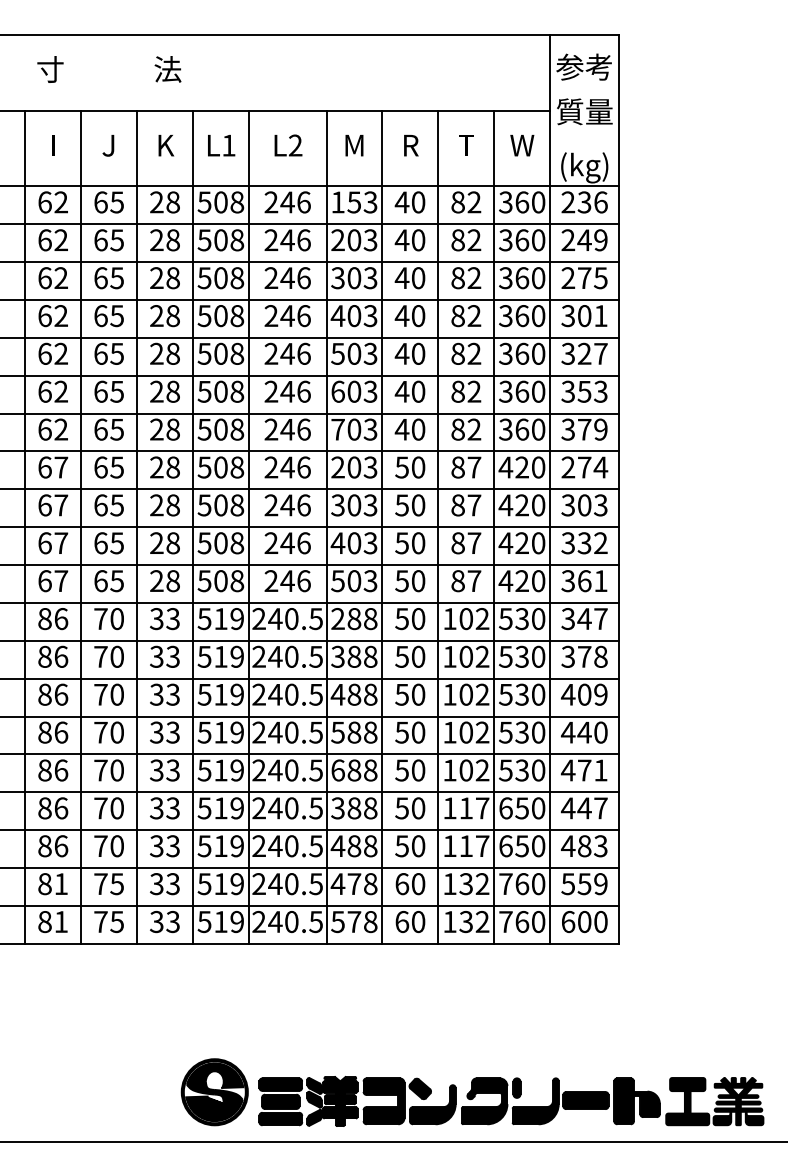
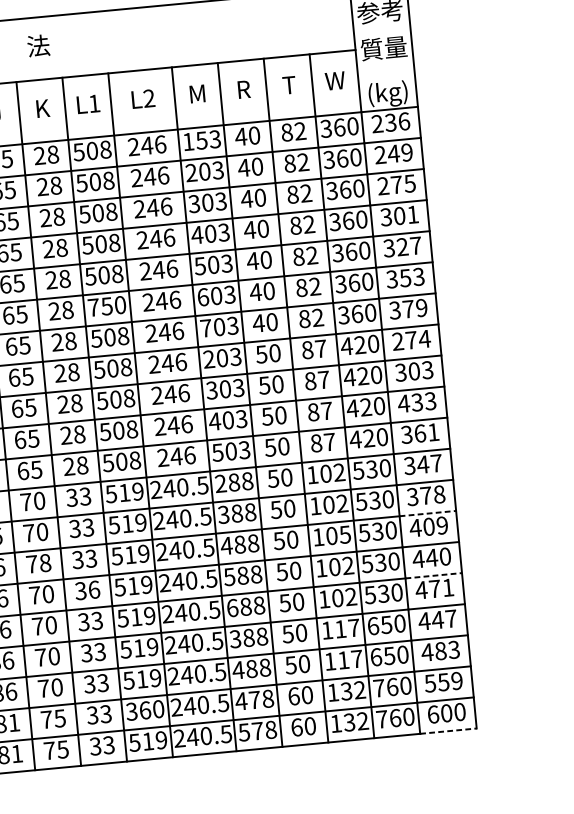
text: (220, 391) -> (106, 306), 508 -> 750
text: (583, 543) -> (416, 402), 332 -> 433
line: (585, 678) -> (428, 513), solid -> dashed
text: (117, 694) -> (45, 562), 70 -> 78
text: (482, 694) -> (345, 534), 102 -> 105
text: (173, 732) -> (94, 589), 33 -> 36
line: (585, 754) -> (434, 575), solid -> dashed
text: (220, 884) -> (144, 710), 519 -> 360
line: (585, 943) -> (449, 730), solid -> dashed

